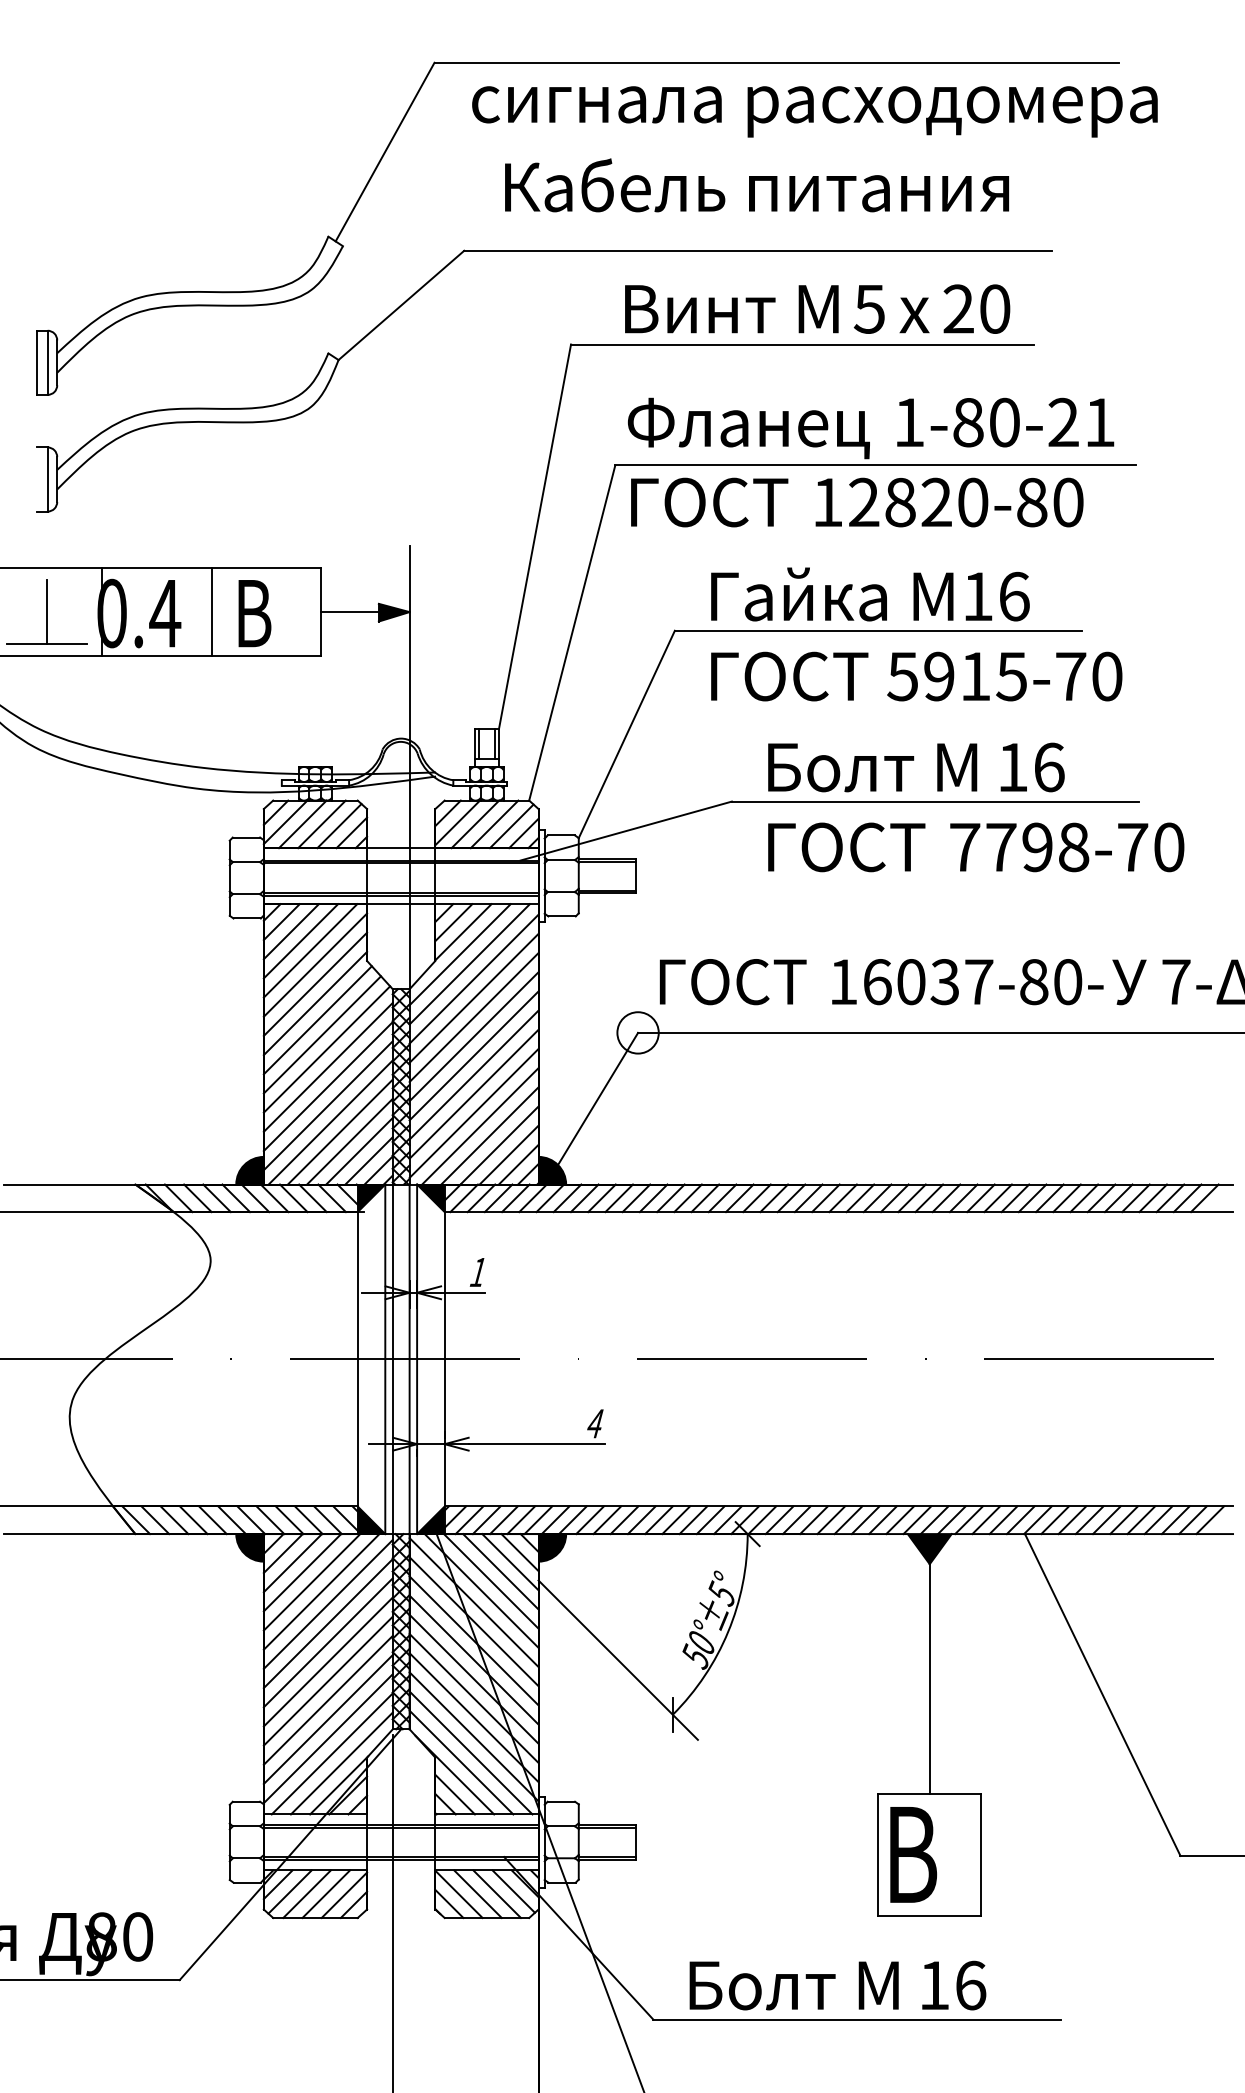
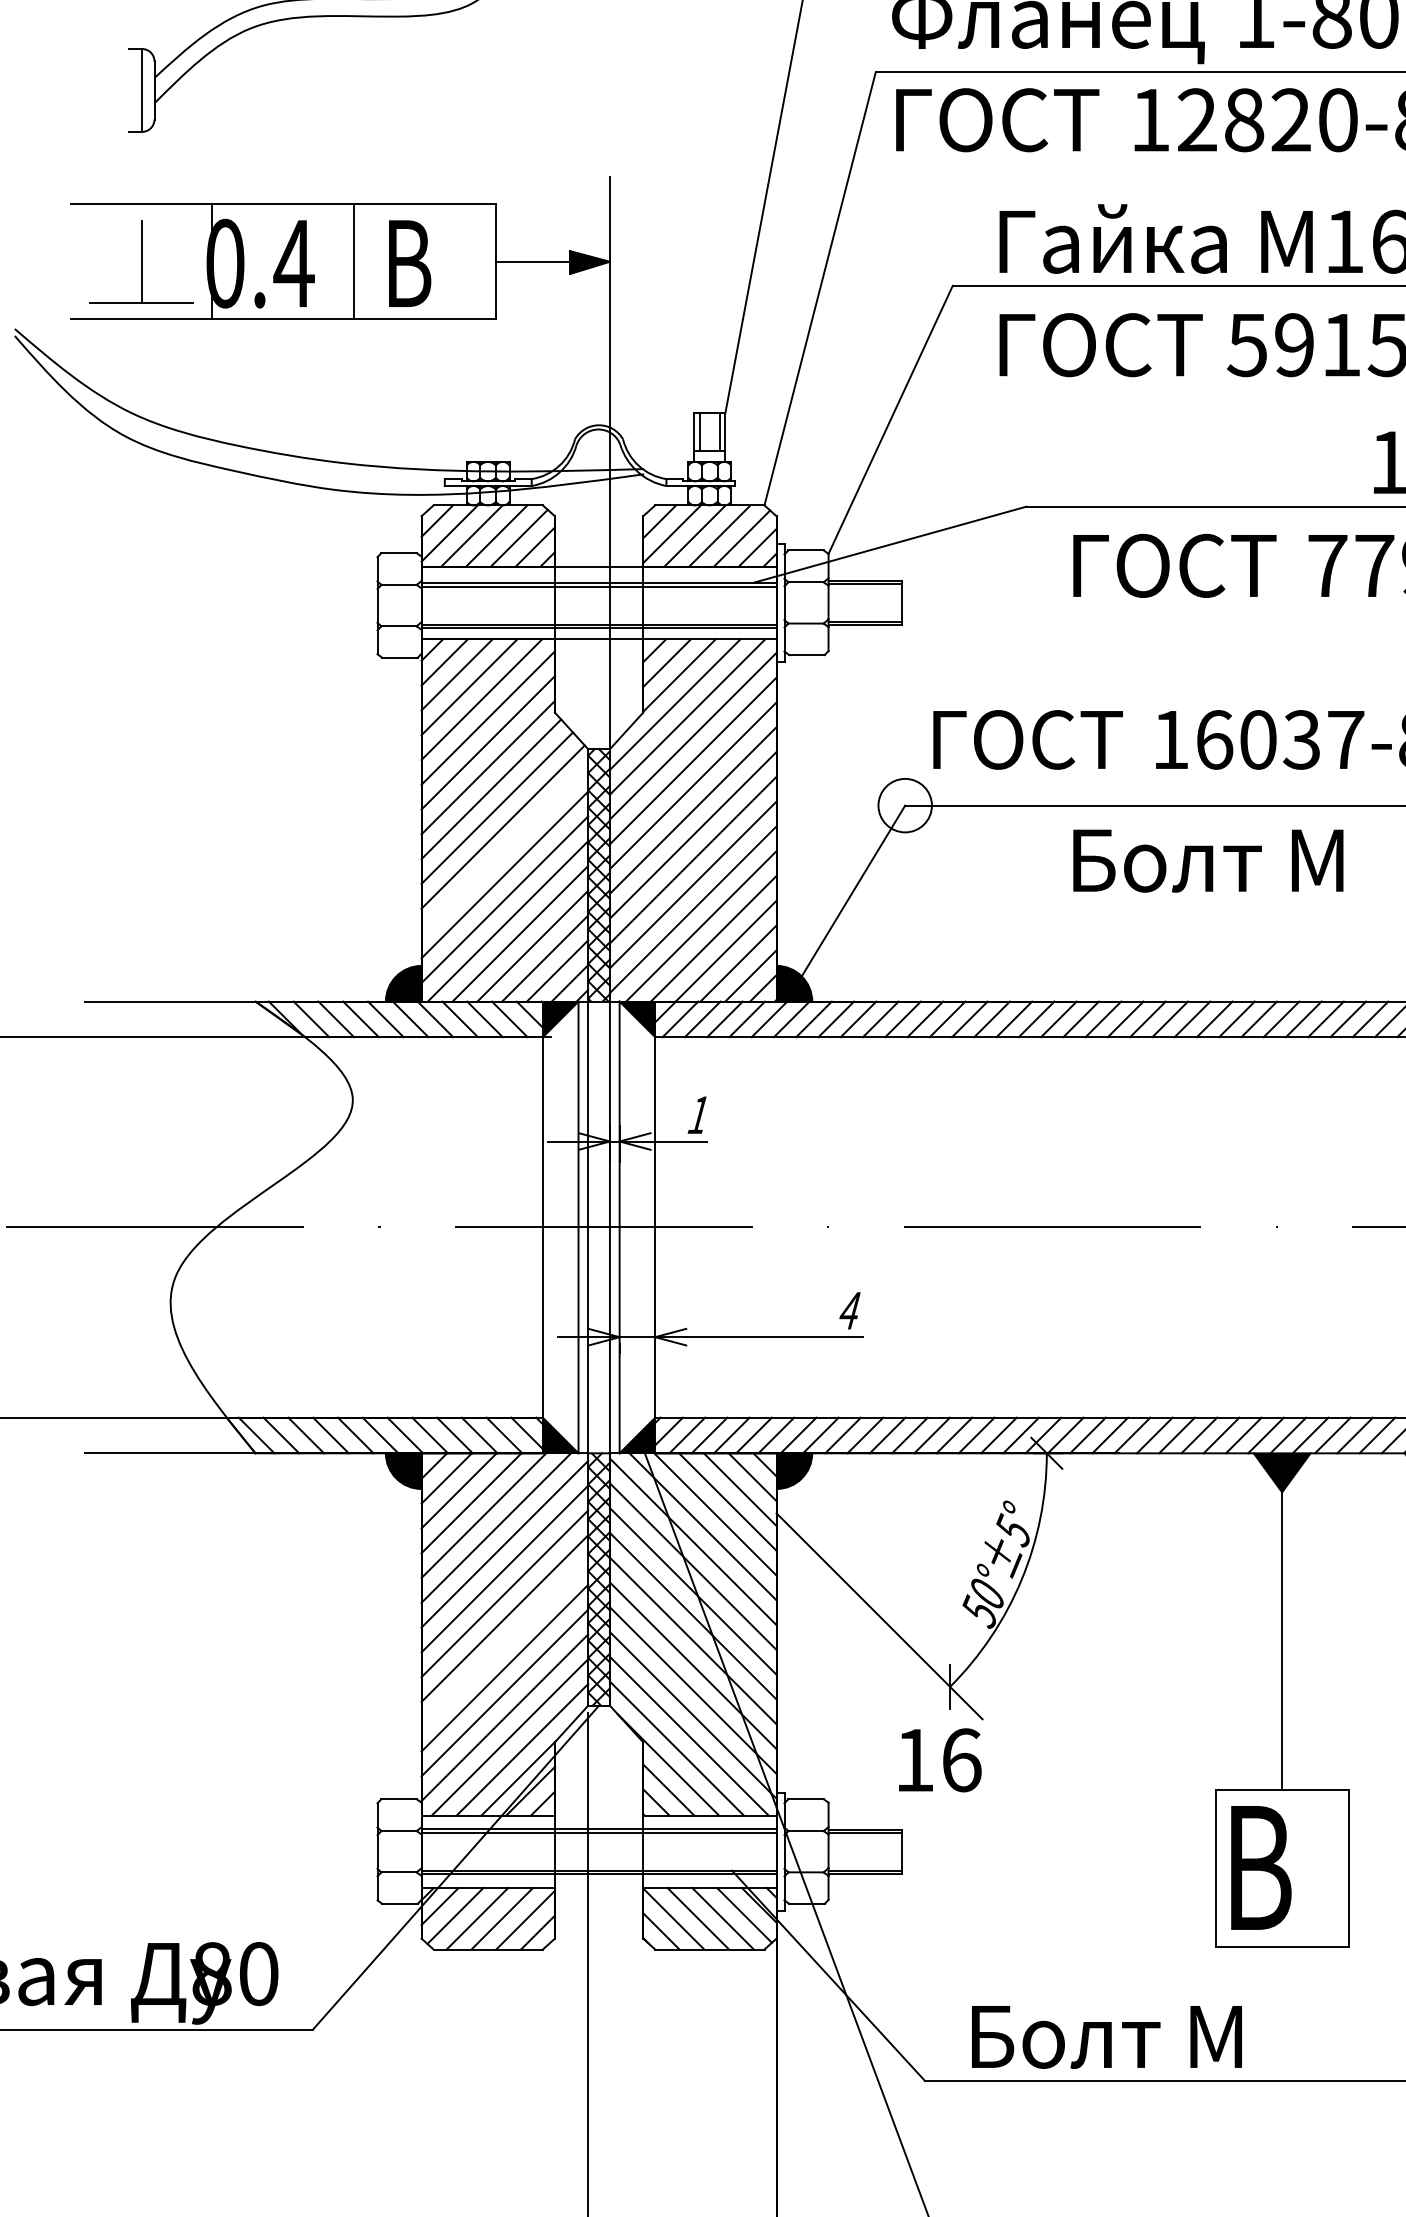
text: (872, 767) -> (1208, 860), moved
line: (327, 1066) -> (503, 849), removed
line: (327, 1680) -> (503, 1642), removed
text: (954, 1985) -> (940, 1760), moved

